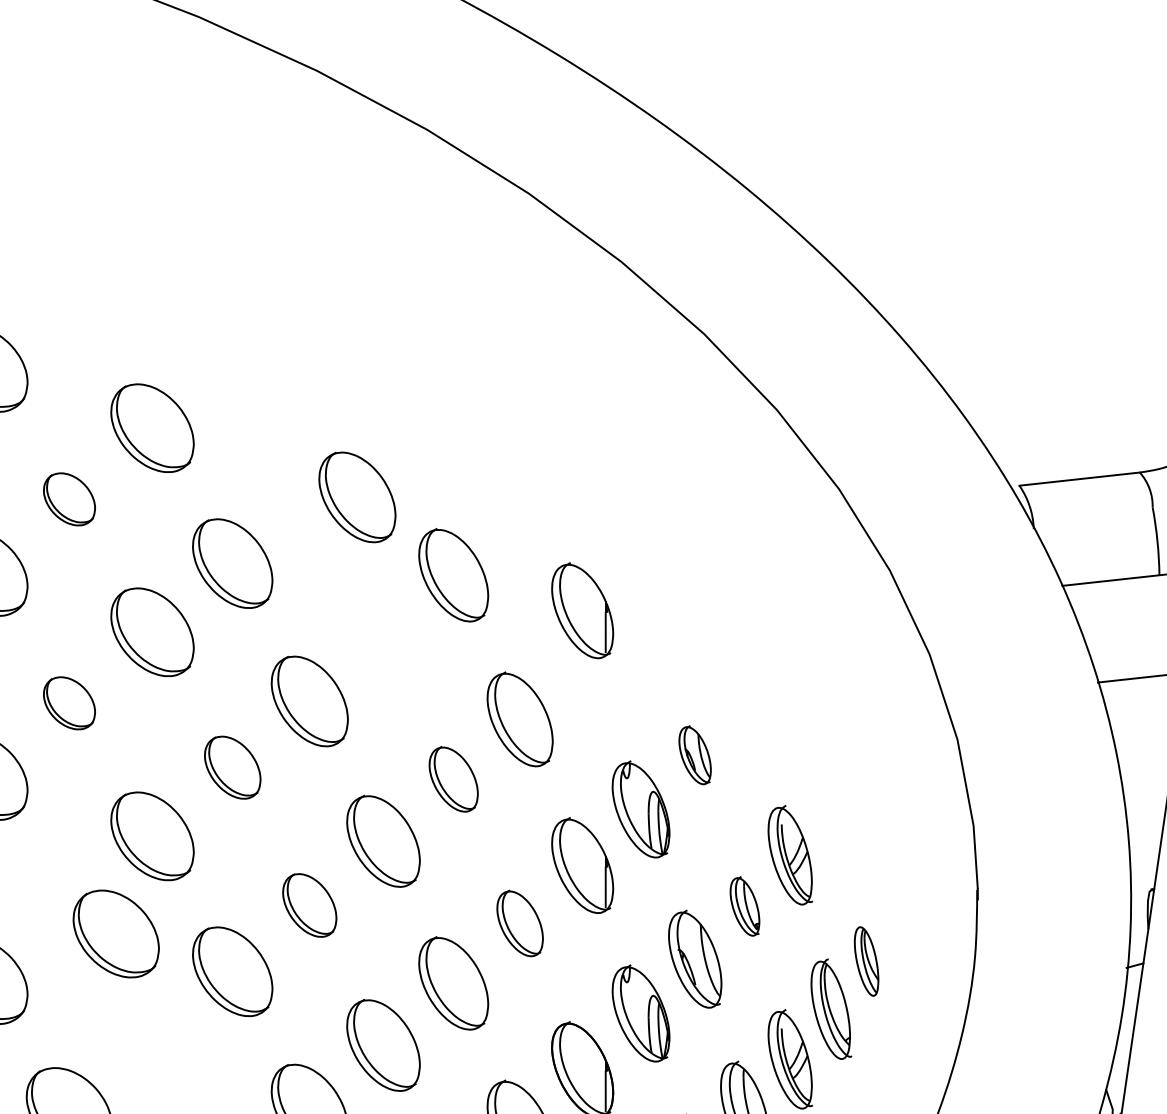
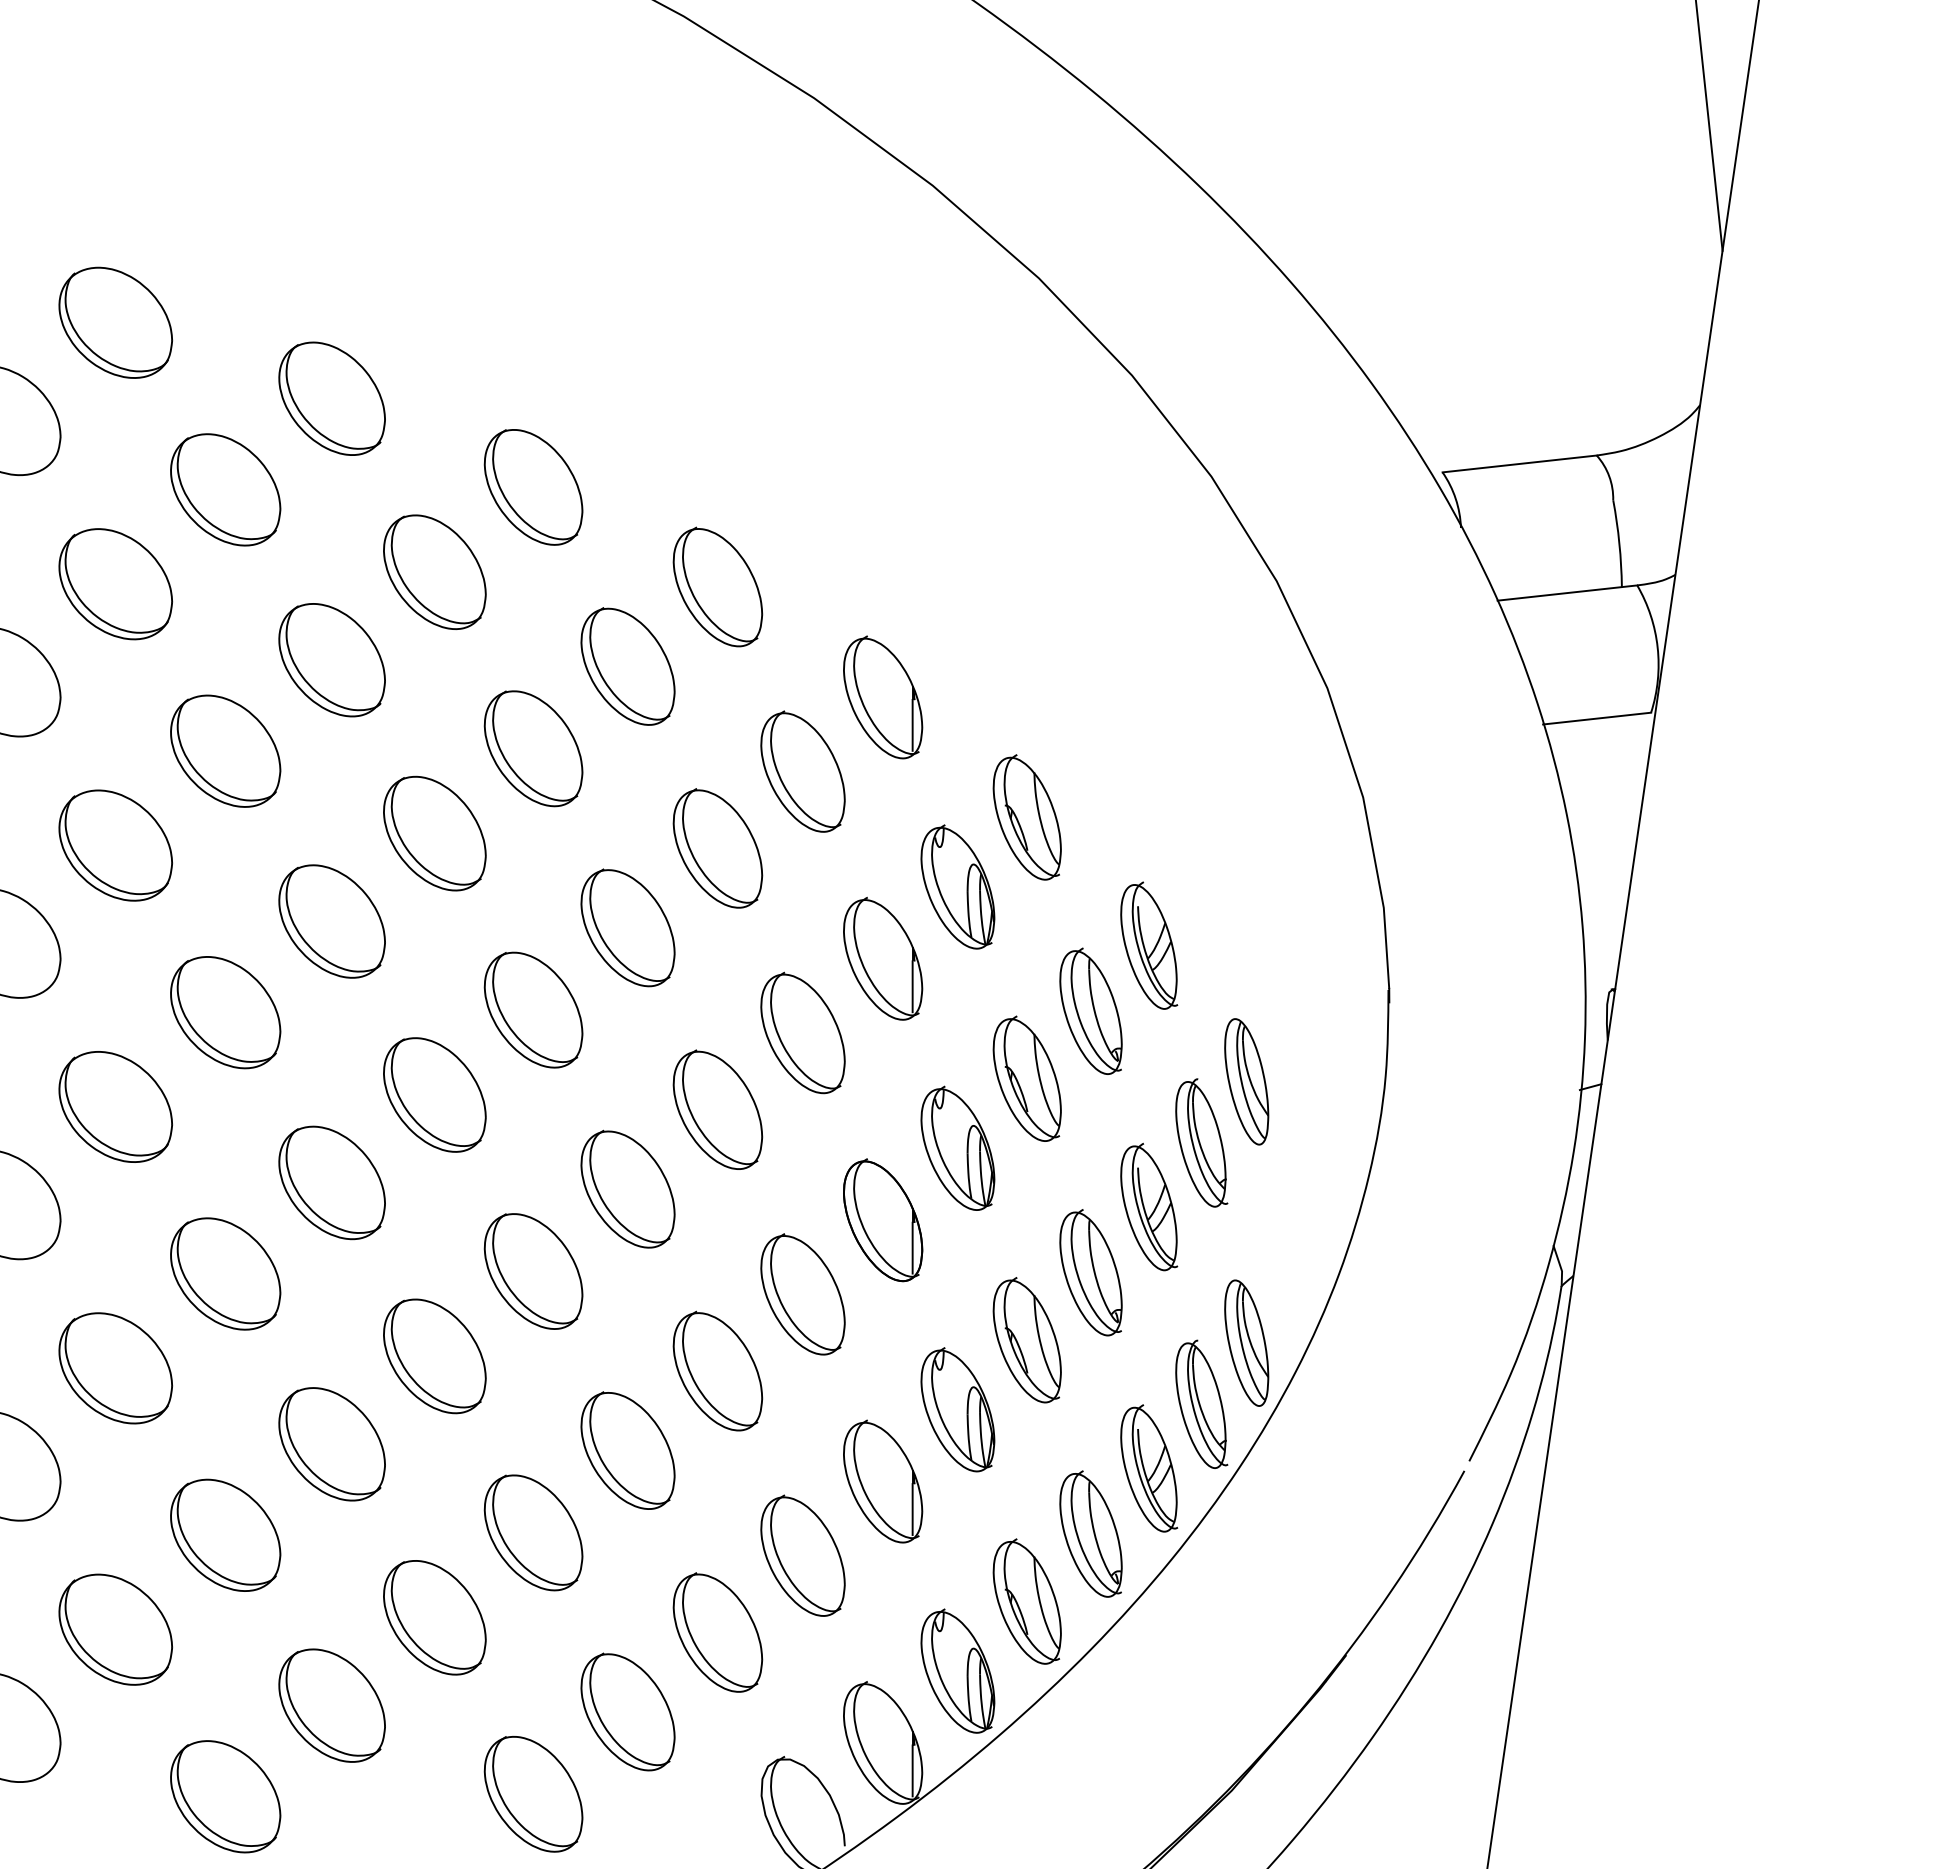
part: (357, 497) -> (533, 487), moved
part: (69, 499) -> (225, 489), size x1.67
part: (582, 610) -> (883, 697), moved
part: (383, 637) -> (627, 666), added
part: (69, 702) -> (225, 750), size x1.67
part: (694, 755) -> (1026, 817), size x1.67
part: (232, 767) -> (434, 833), size x1.43
part: (453, 779) -> (717, 848), size x1.43
part: (309, 905) -> (533, 1009), size x1.43
part: (744, 905) -> (1090, 1010), size x1.67
part: (519, 922) -> (802, 1032), size x1.43
part: (116, 933) -> (225, 1012), moved
part: (866, 961) -> (1246, 1081), size x1.43
part: (152, 1040) -> (331, 1182), added

